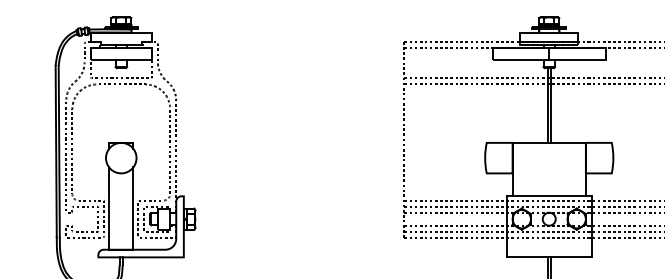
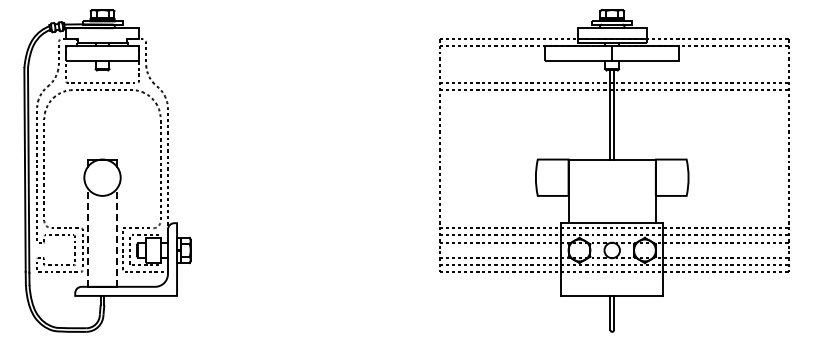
line: (108, 208) -> (87, 237), solid -> dashed
line: (133, 208) -> (117, 237), solid -> dashed

